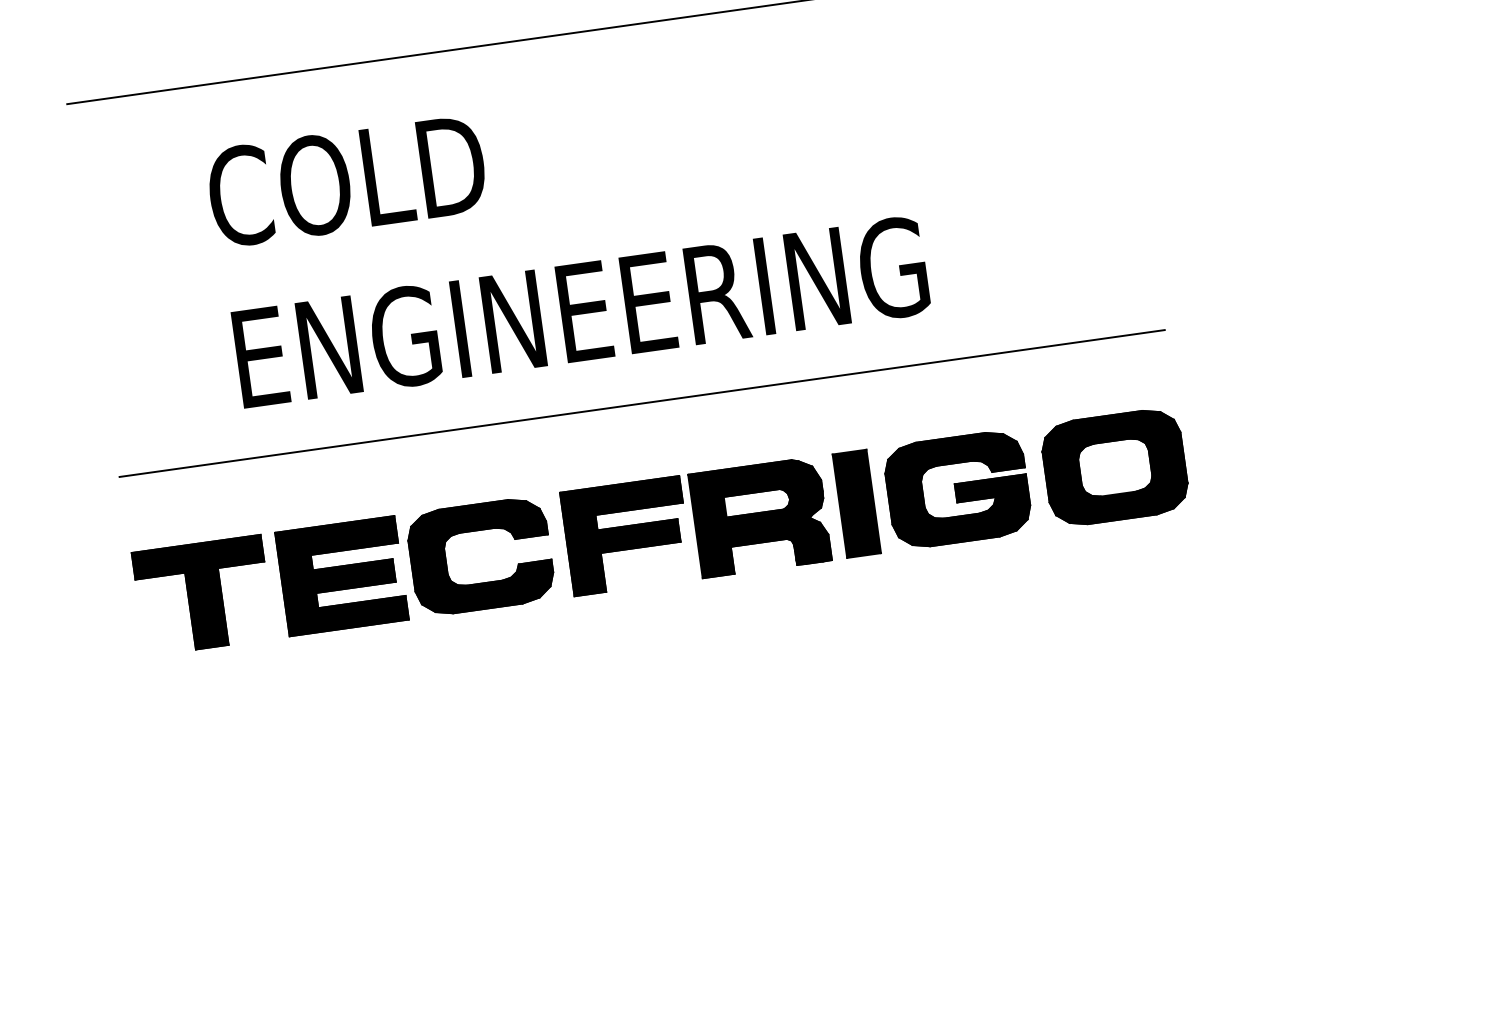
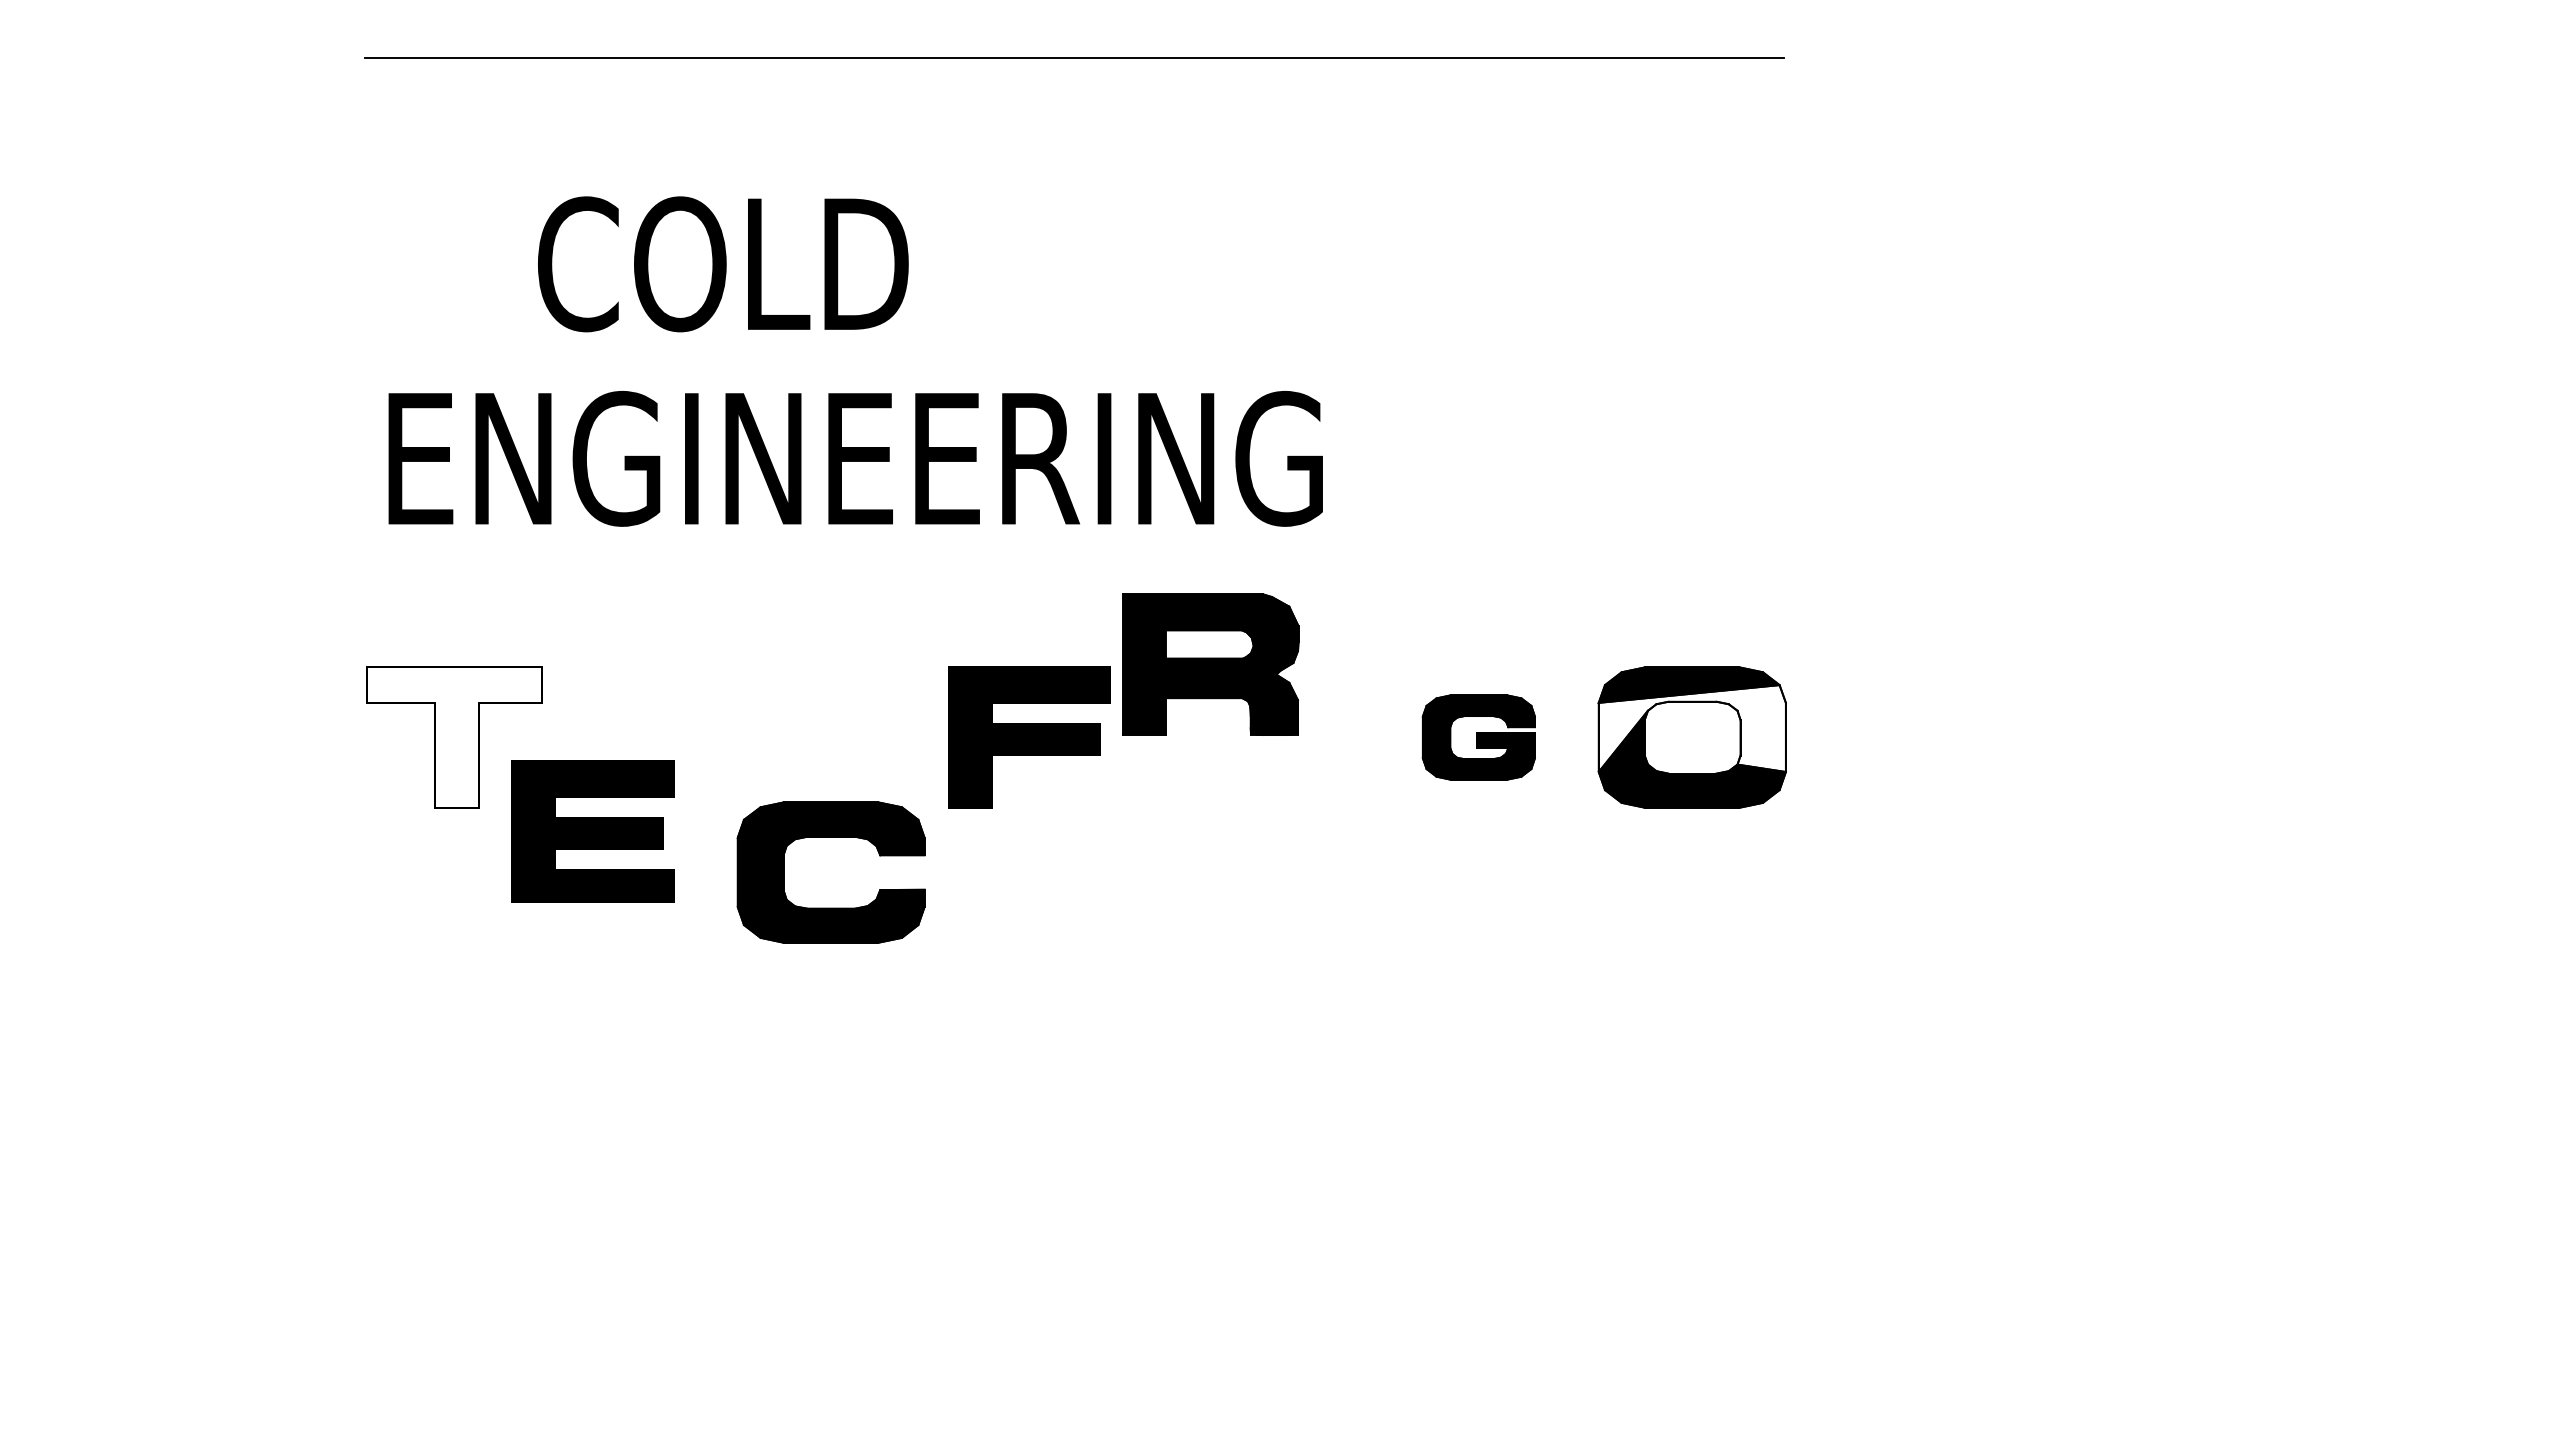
text: (347, 181) -> (723, 264), moved
text: (581, 311) -> (855, 458), moved
line: (642, 403) -> (1074, 563), removed
fill: (1113, 460) -> (1691, 728), removed
part: (957, 489) -> (1478, 737), size x0.6
part: (856, 503) -> (1341, 737), removed
part: (760, 517) -> (1210, 664), moved
part: (476, 530) -> (830, 837), moved
part: (341, 576) -> (592, 831), moved
fill: (203, 595) -> (454, 737), removed

